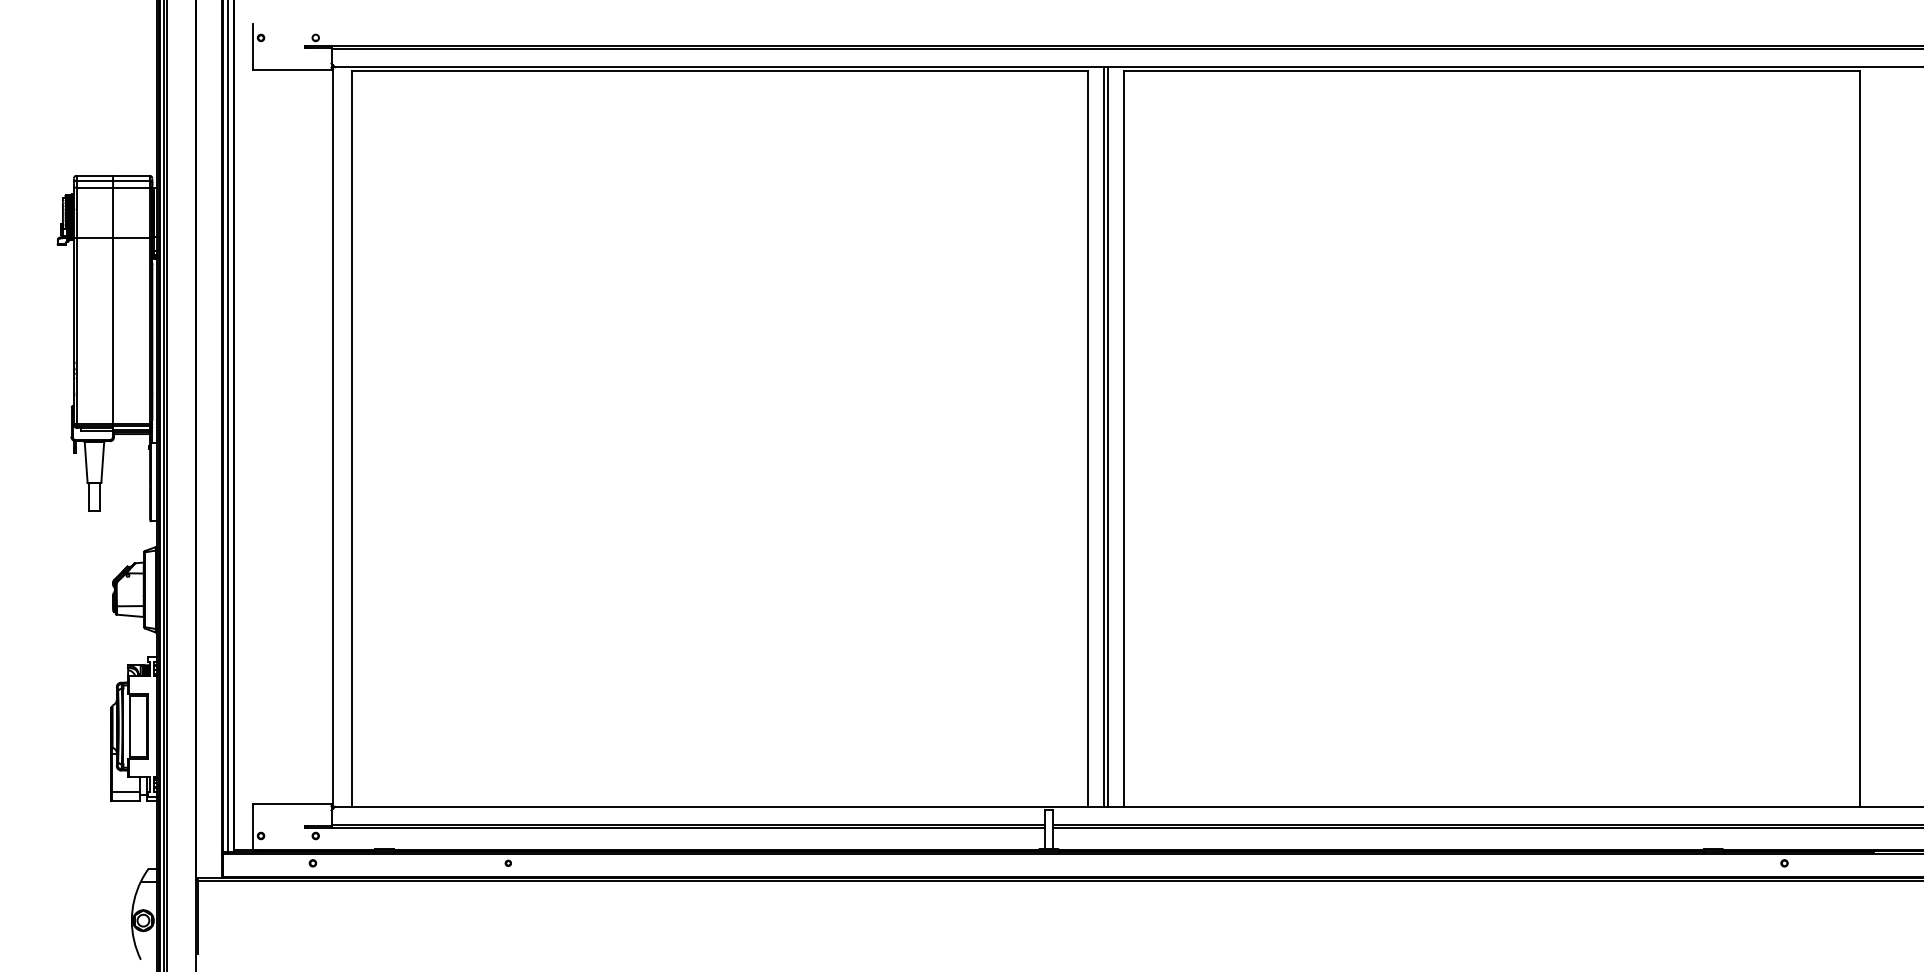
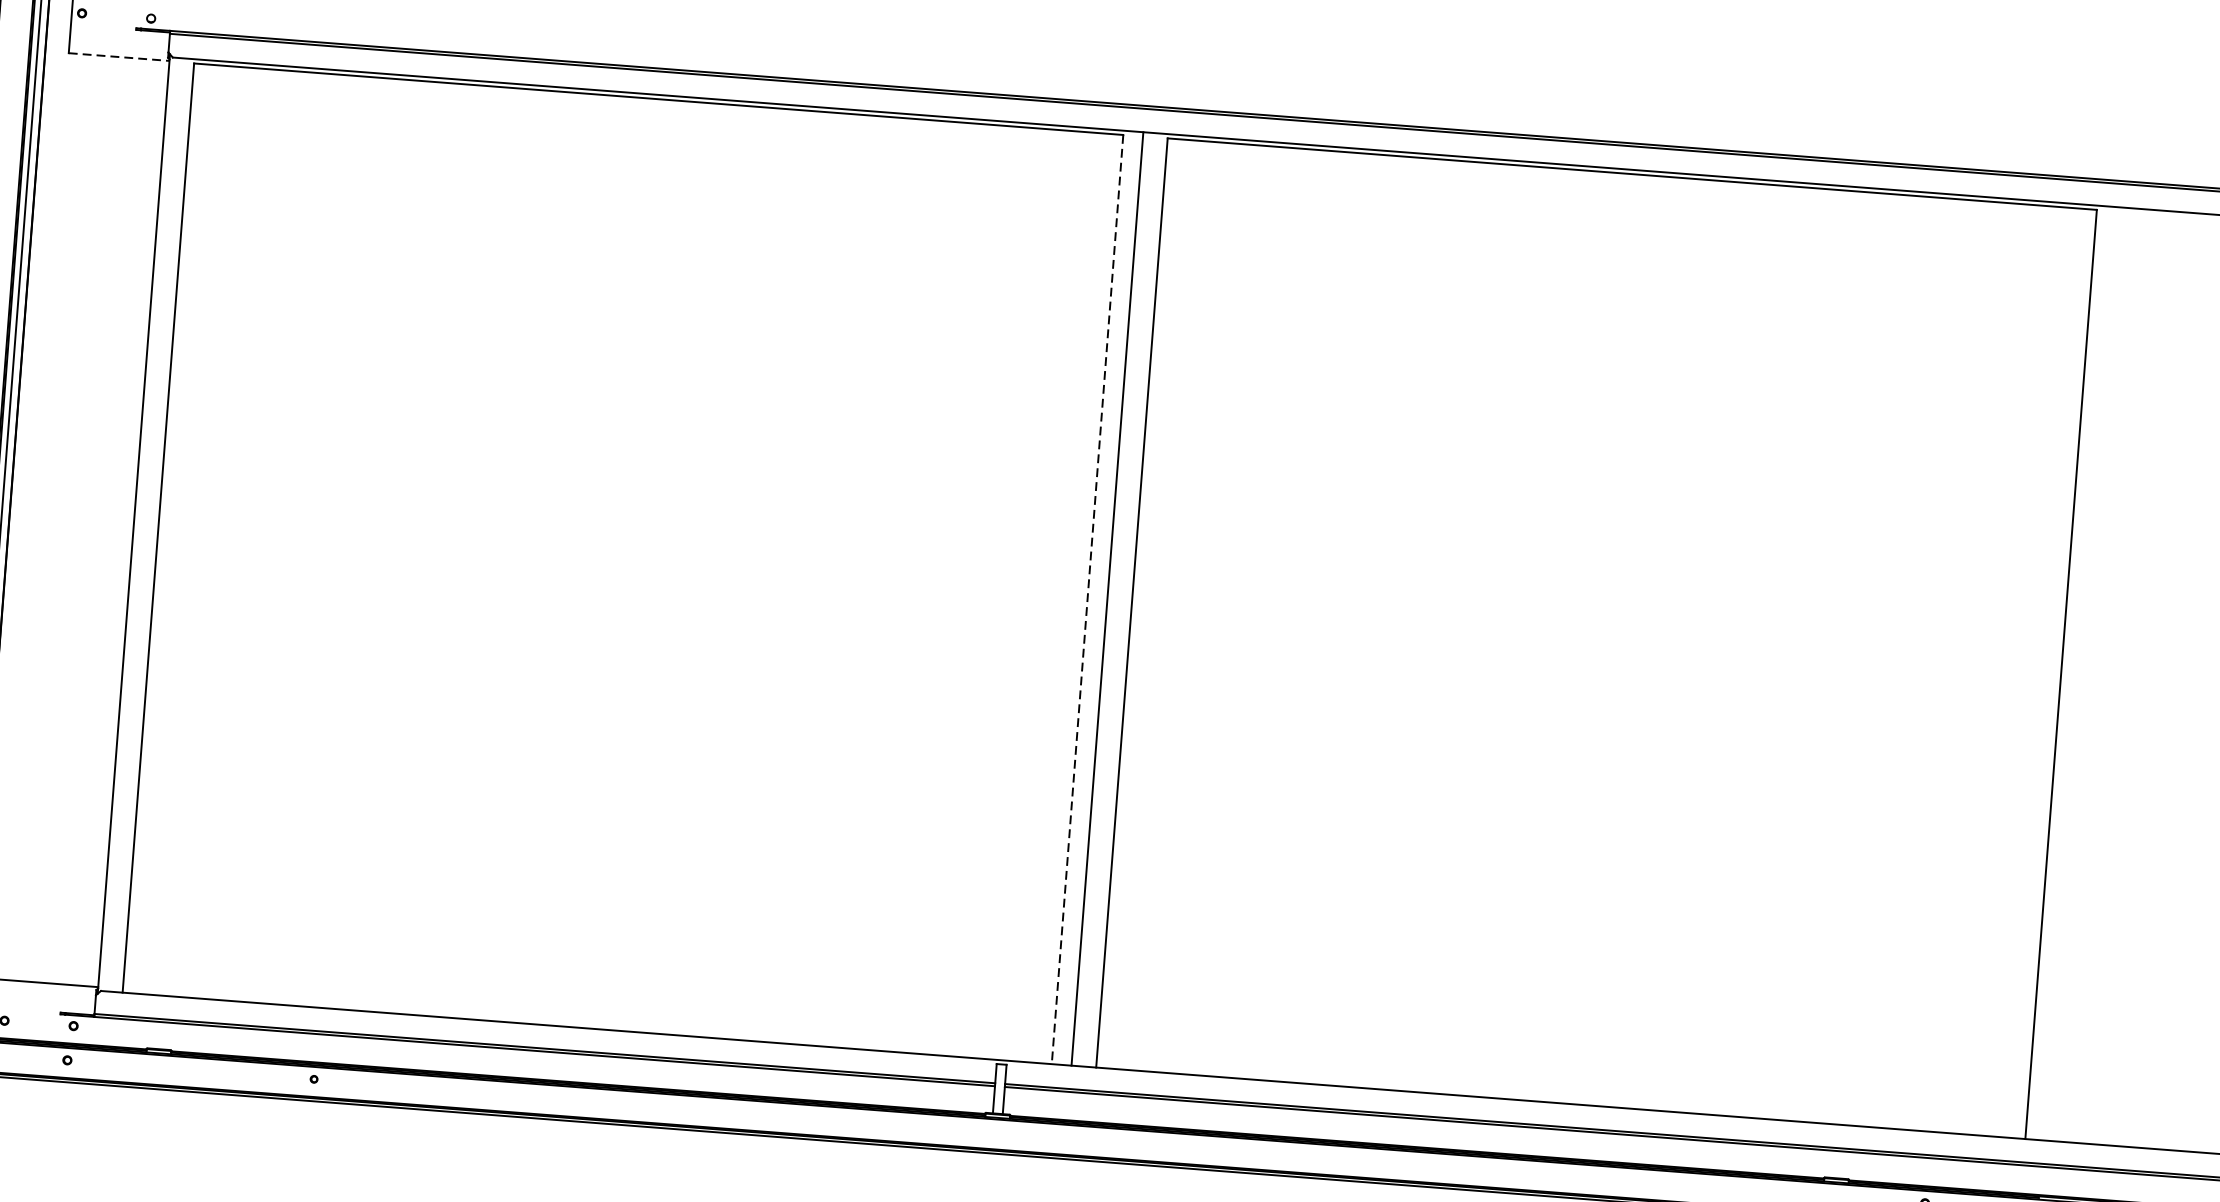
line: (292, 70) -> (118, 57), solid -> dashed
line: (1107, 436) -> (1111, 598), removed
line: (1088, 439) -> (1087, 600), solid -> dashed

